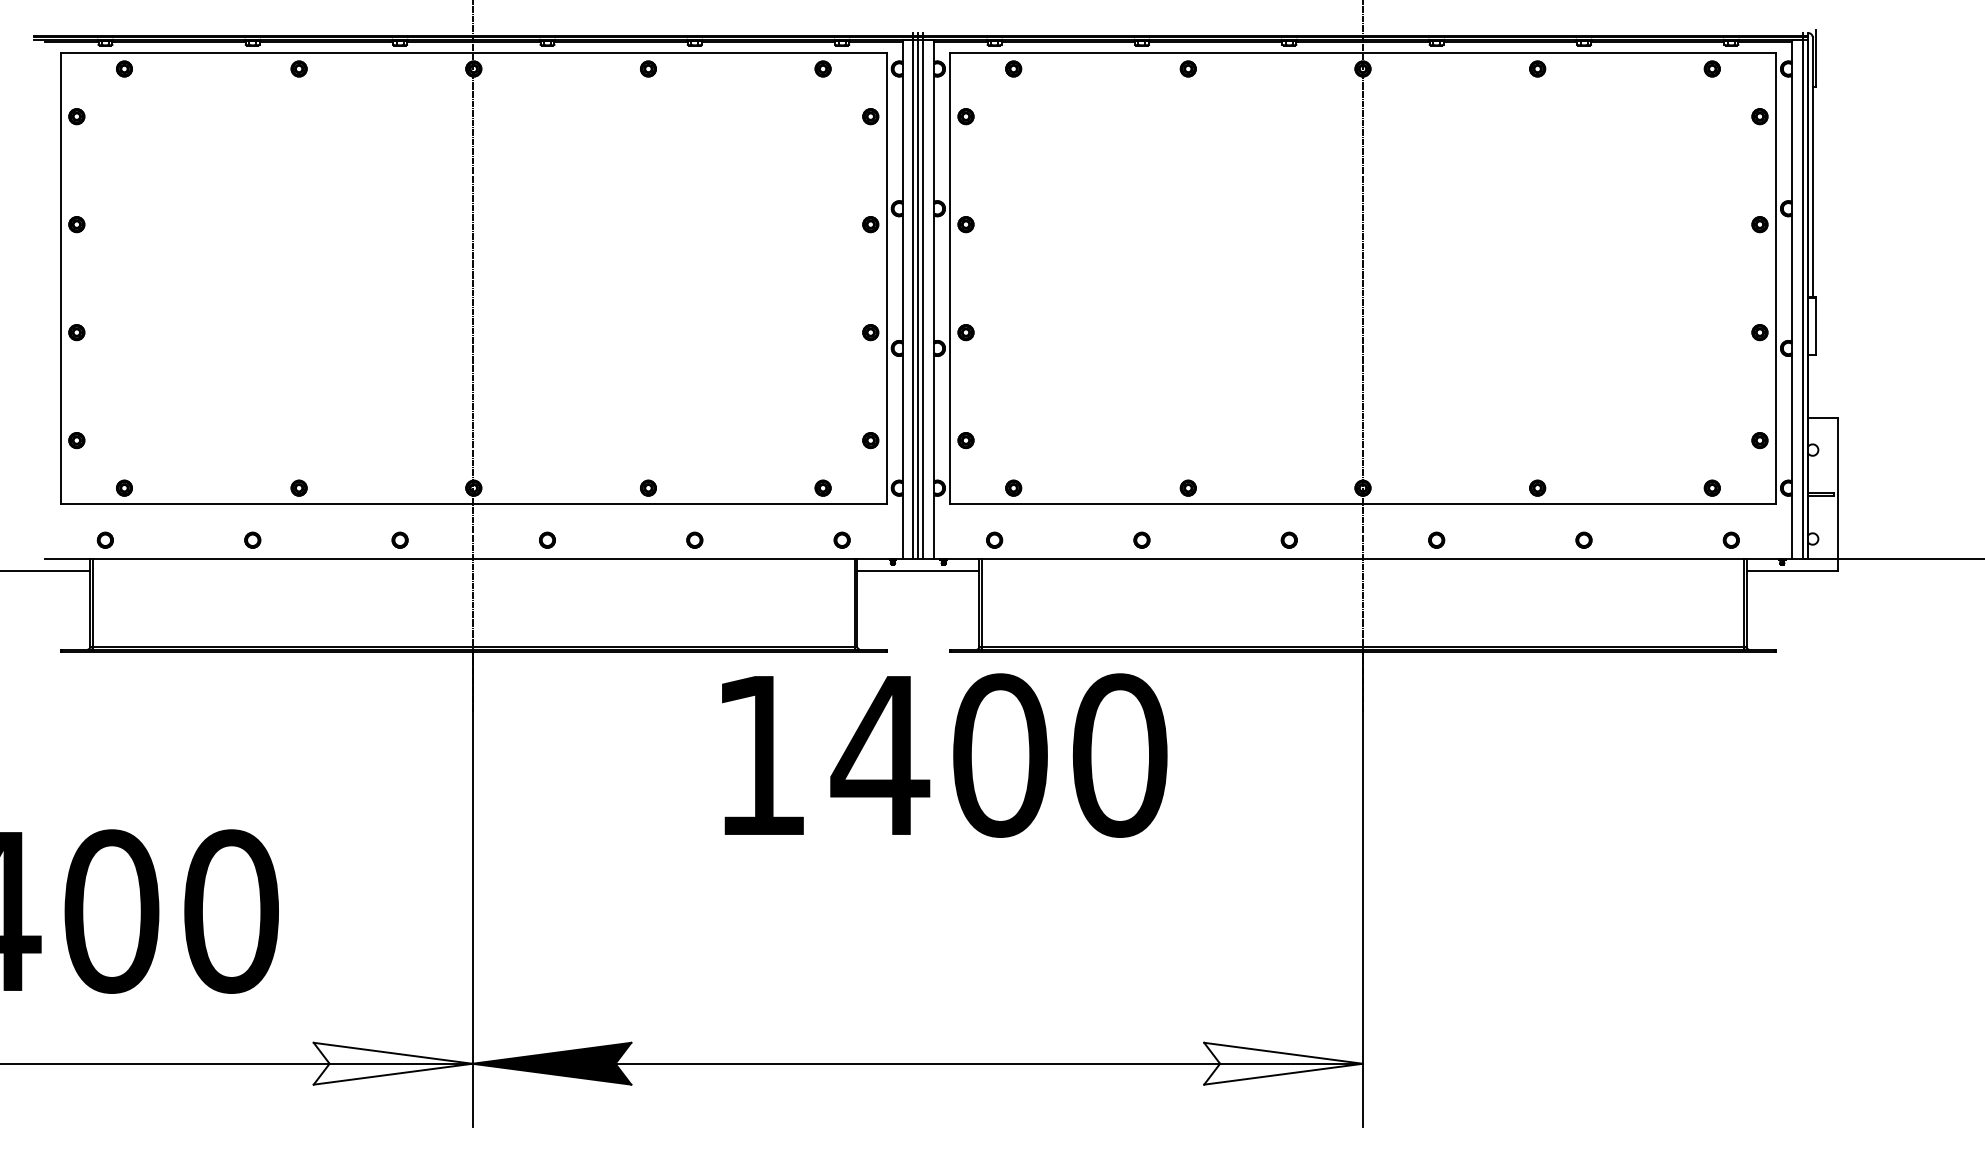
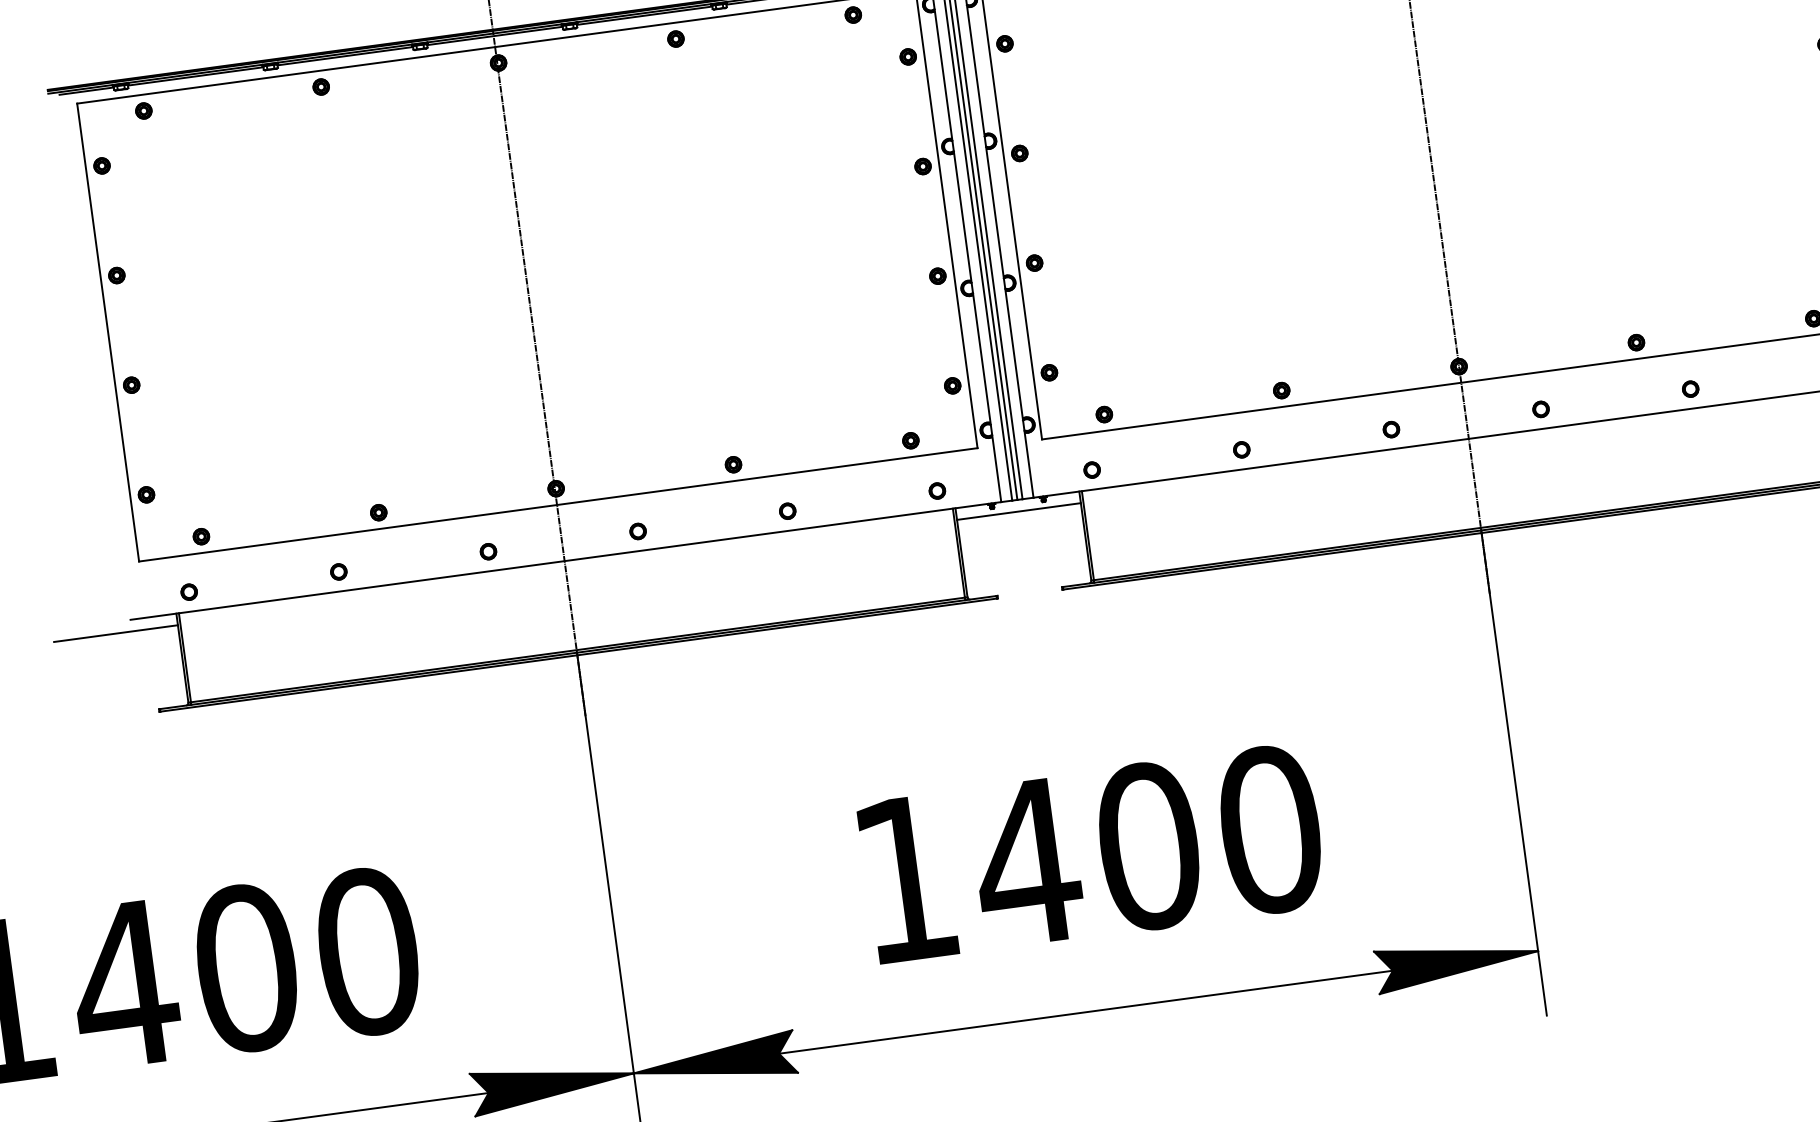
text: (944, 755) -> (1092, 853), moved
fill: (392, 1063) -> (552, 1084), added
fill: (1283, 1063) -> (1457, 961), added

